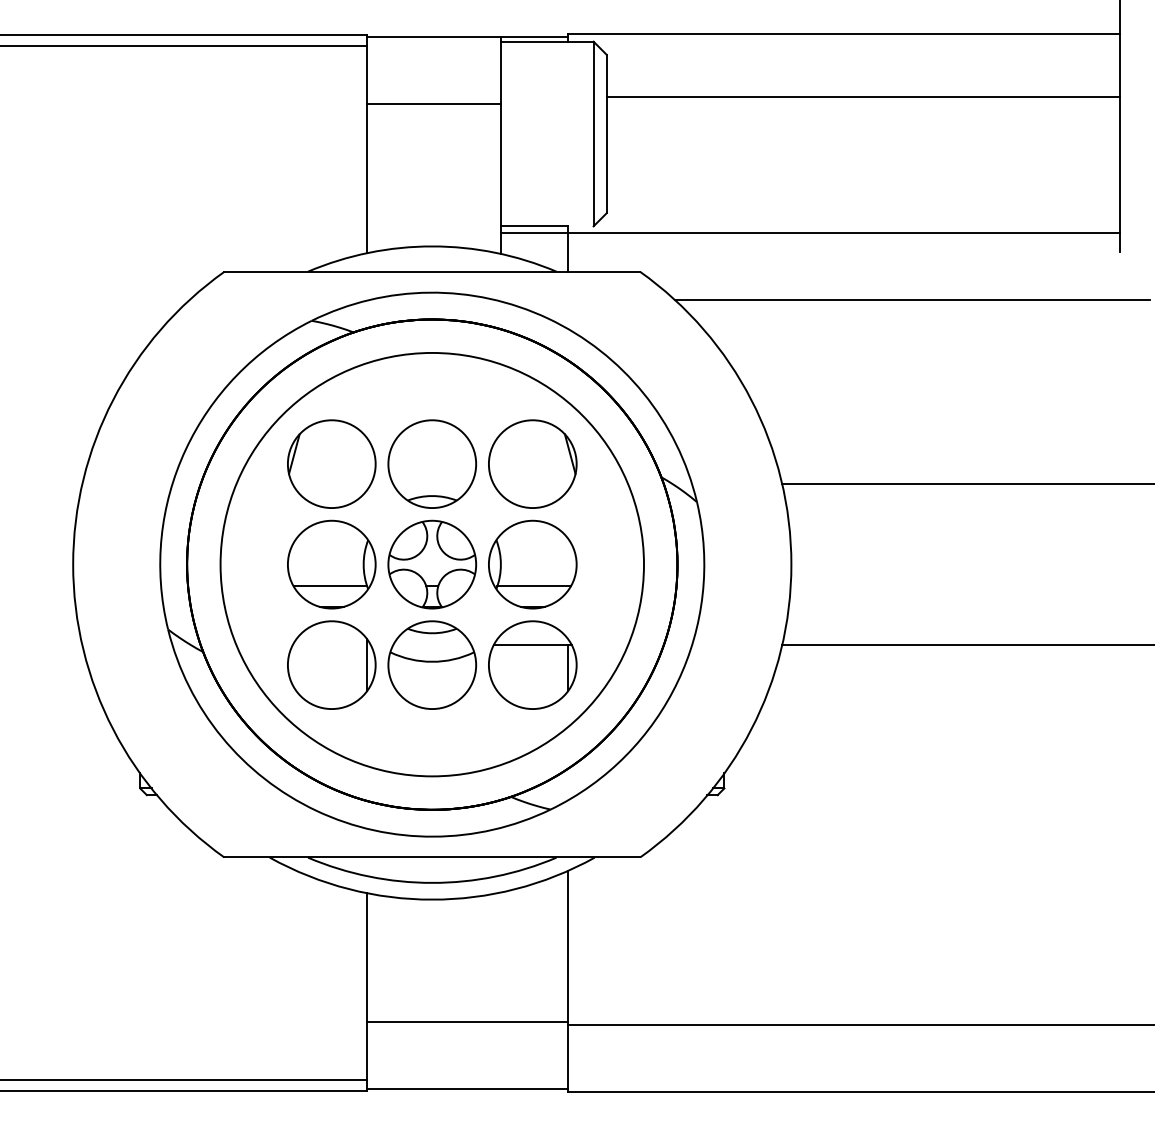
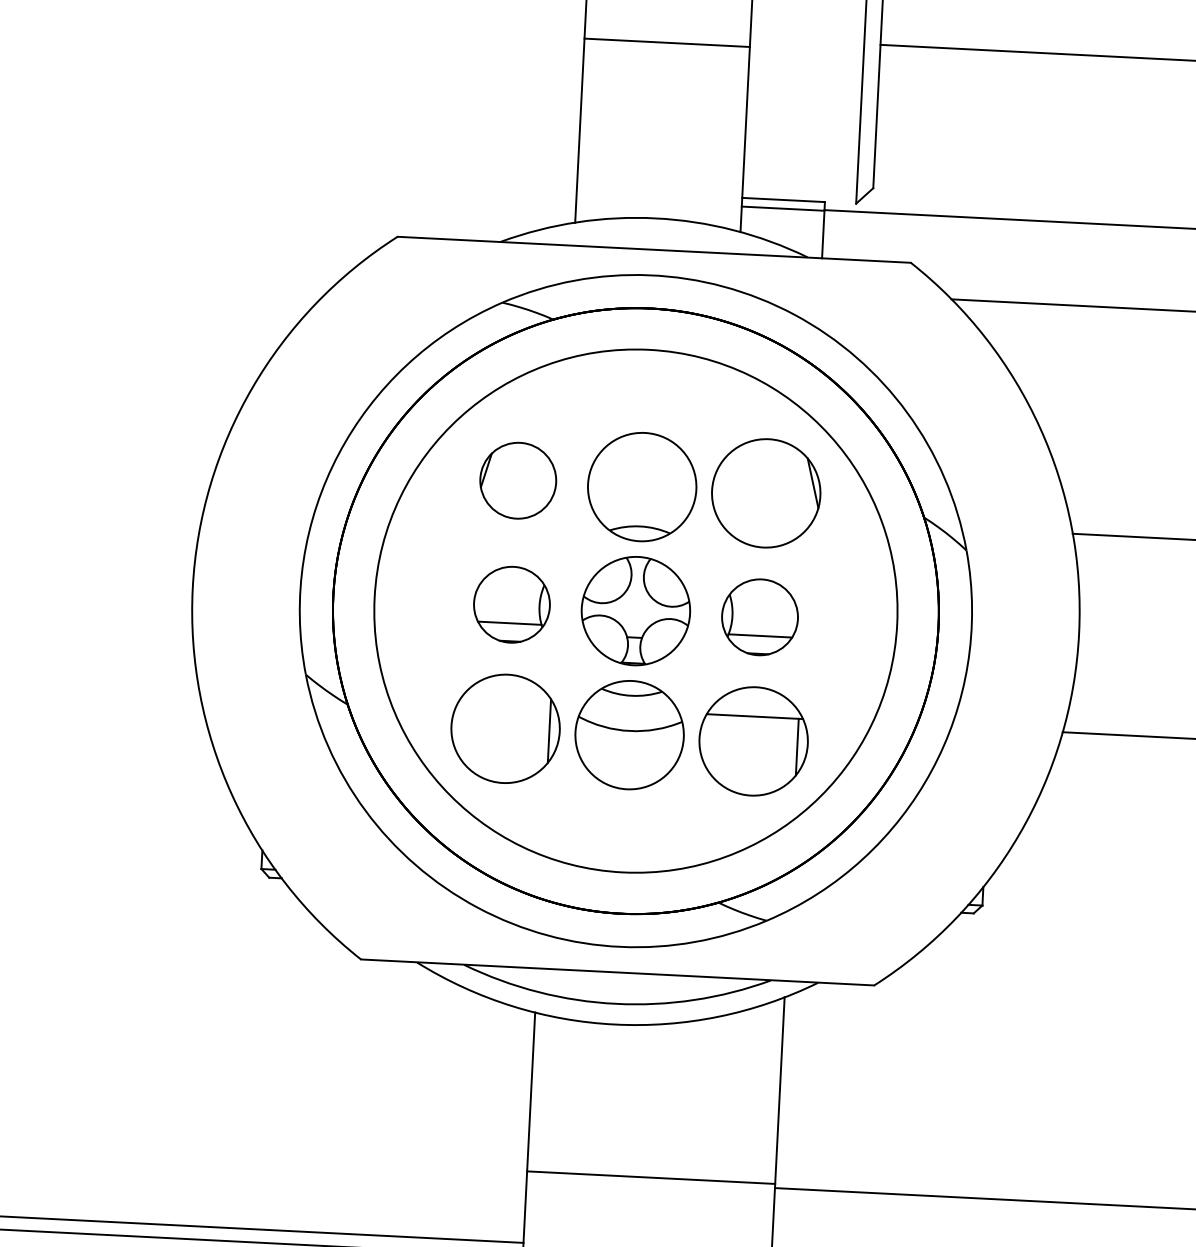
part: (331, 463) -> (517, 479), size x0.7
part: (331, 564) -> (511, 604), size x0.7
part: (532, 564) -> (759, 617), size x0.7

